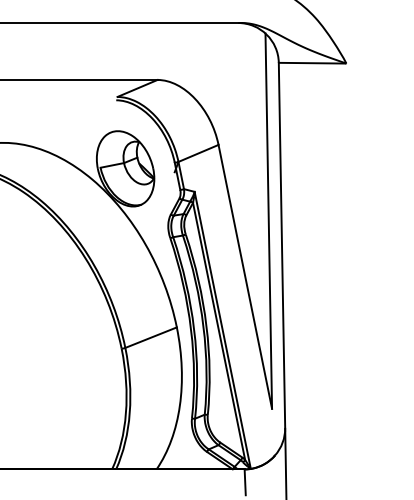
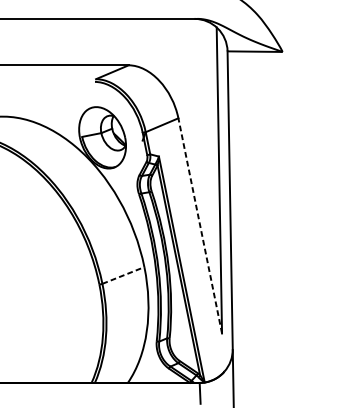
line: (245, 276) -> (200, 225), solid -> dashed
line: (151, 337) -> (123, 275), solid -> dashed

